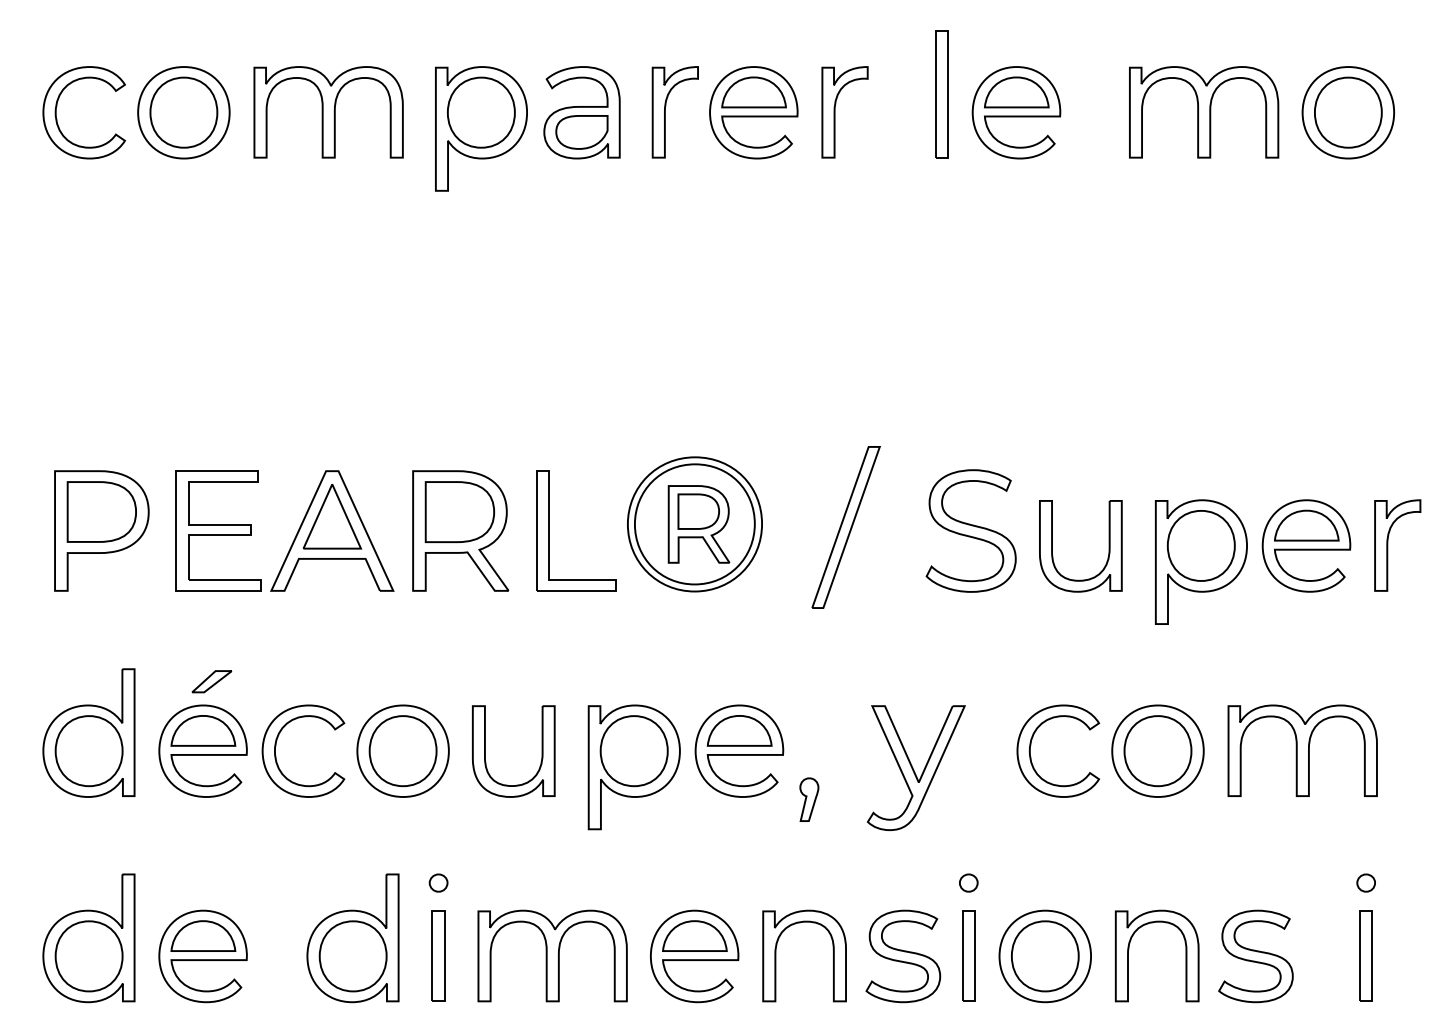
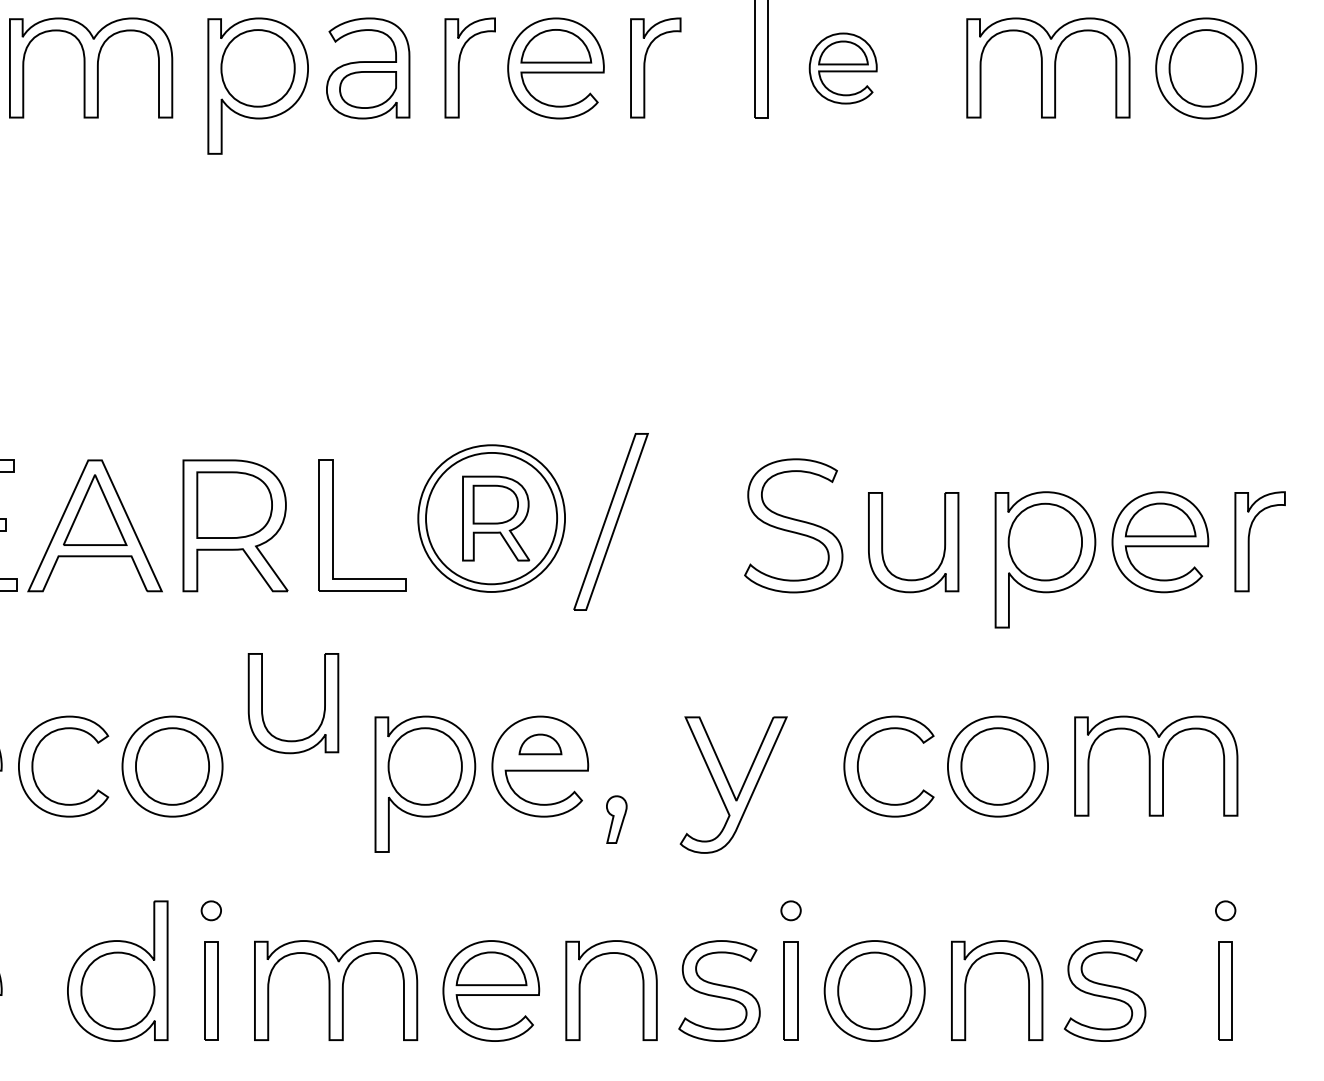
part: (1016, 112) -> (843, 68), size x0.7
part: (845, 527) -> (610, 521), moved
part: (739, 730) -> (540, 743), size x0.6
part: (485, 751) -> (262, 703), moved

